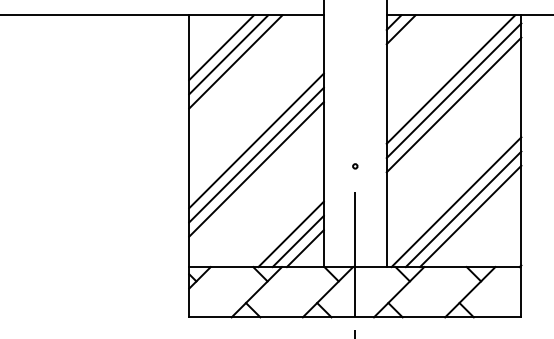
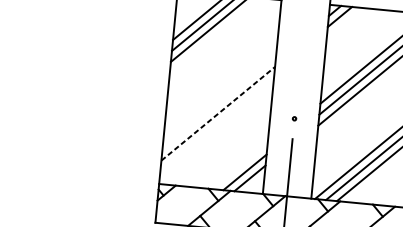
line: (256, 140) -> (220, 91), removed
line: (256, 154) -> (219, 102), removed
line: (256, 169) -> (218, 113), solid -> dashed
line: (290, 234) -> (239, 166), removed

